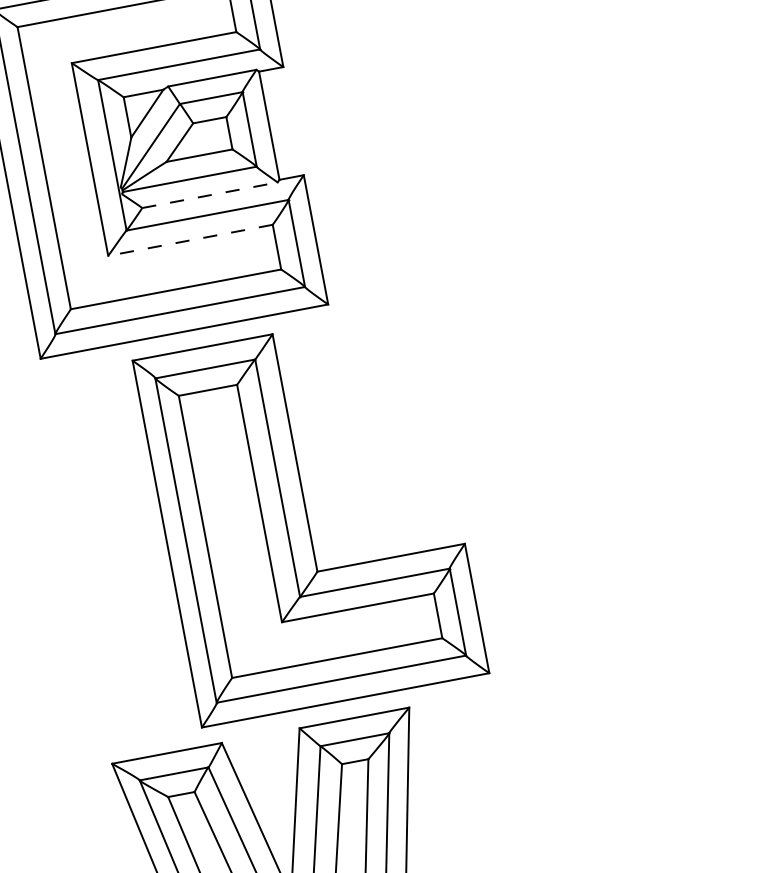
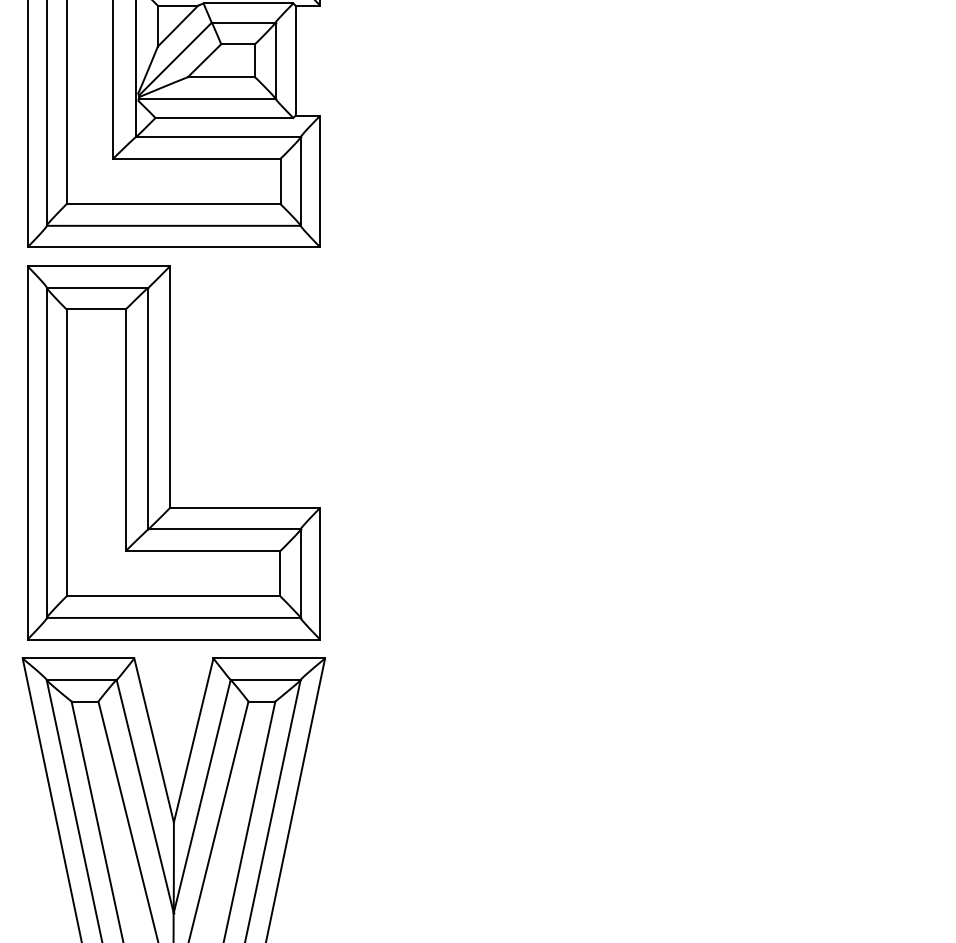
line: (210, 195) -> (224, 118), dashed -> solid
line: (190, 240) -> (196, 158), dashed -> solid
part: (310, 516) -> (173, 452), moved

